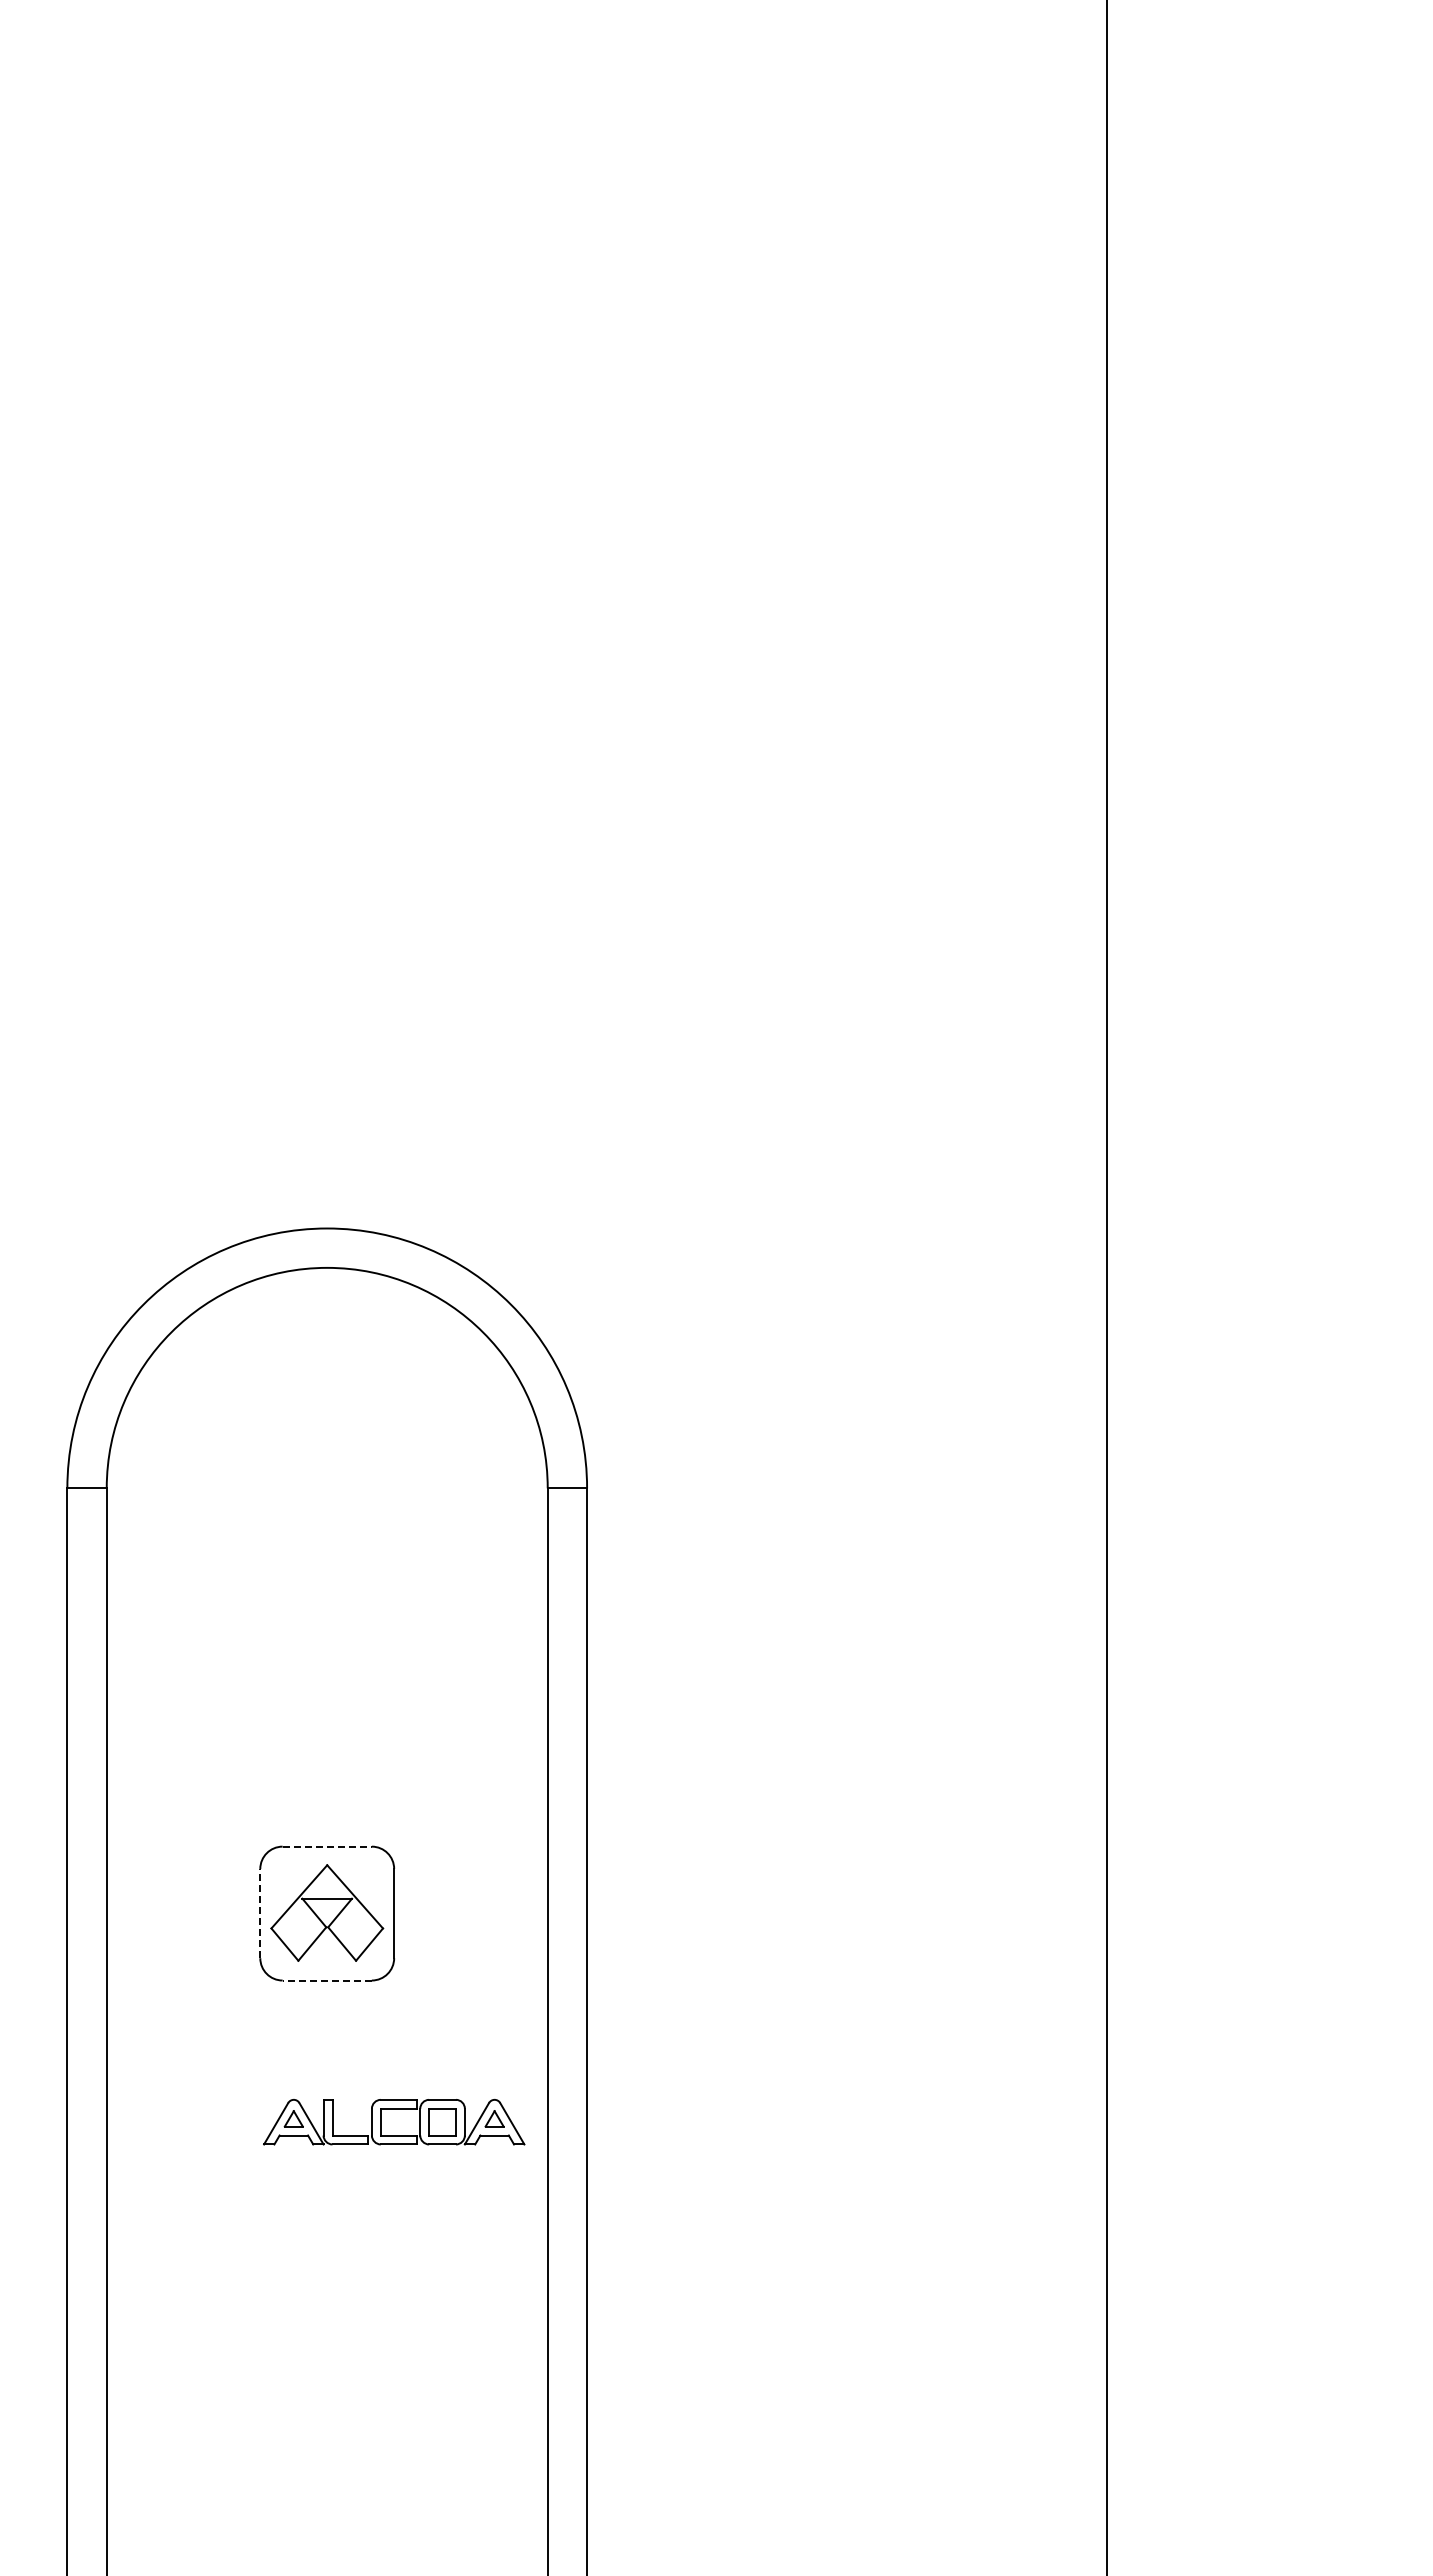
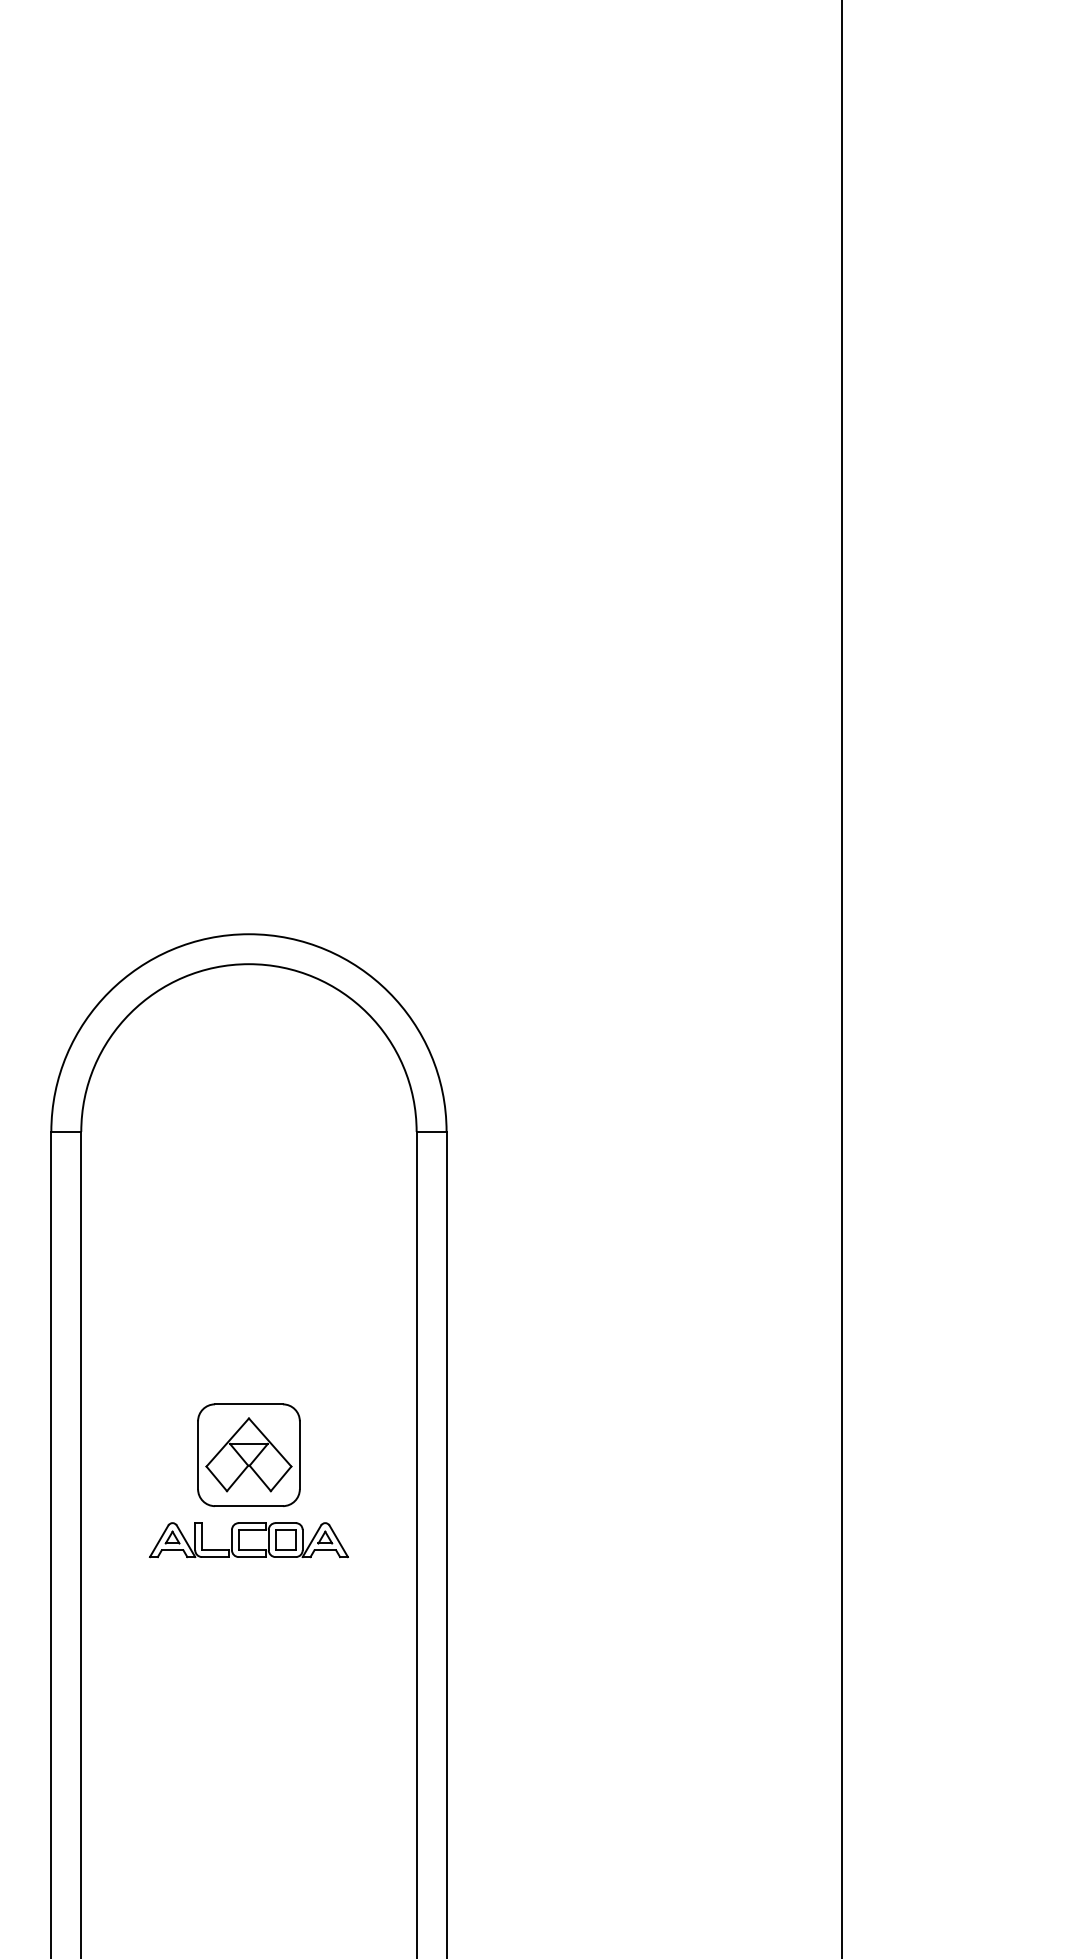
line: (327, 1846) -> (249, 1404), dashed -> solid
line: (260, 1913) -> (198, 1455), dashed -> solid
line: (327, 1980) -> (249, 1506), dashed -> solid
part: (394, 2109) -> (249, 1530), moved

